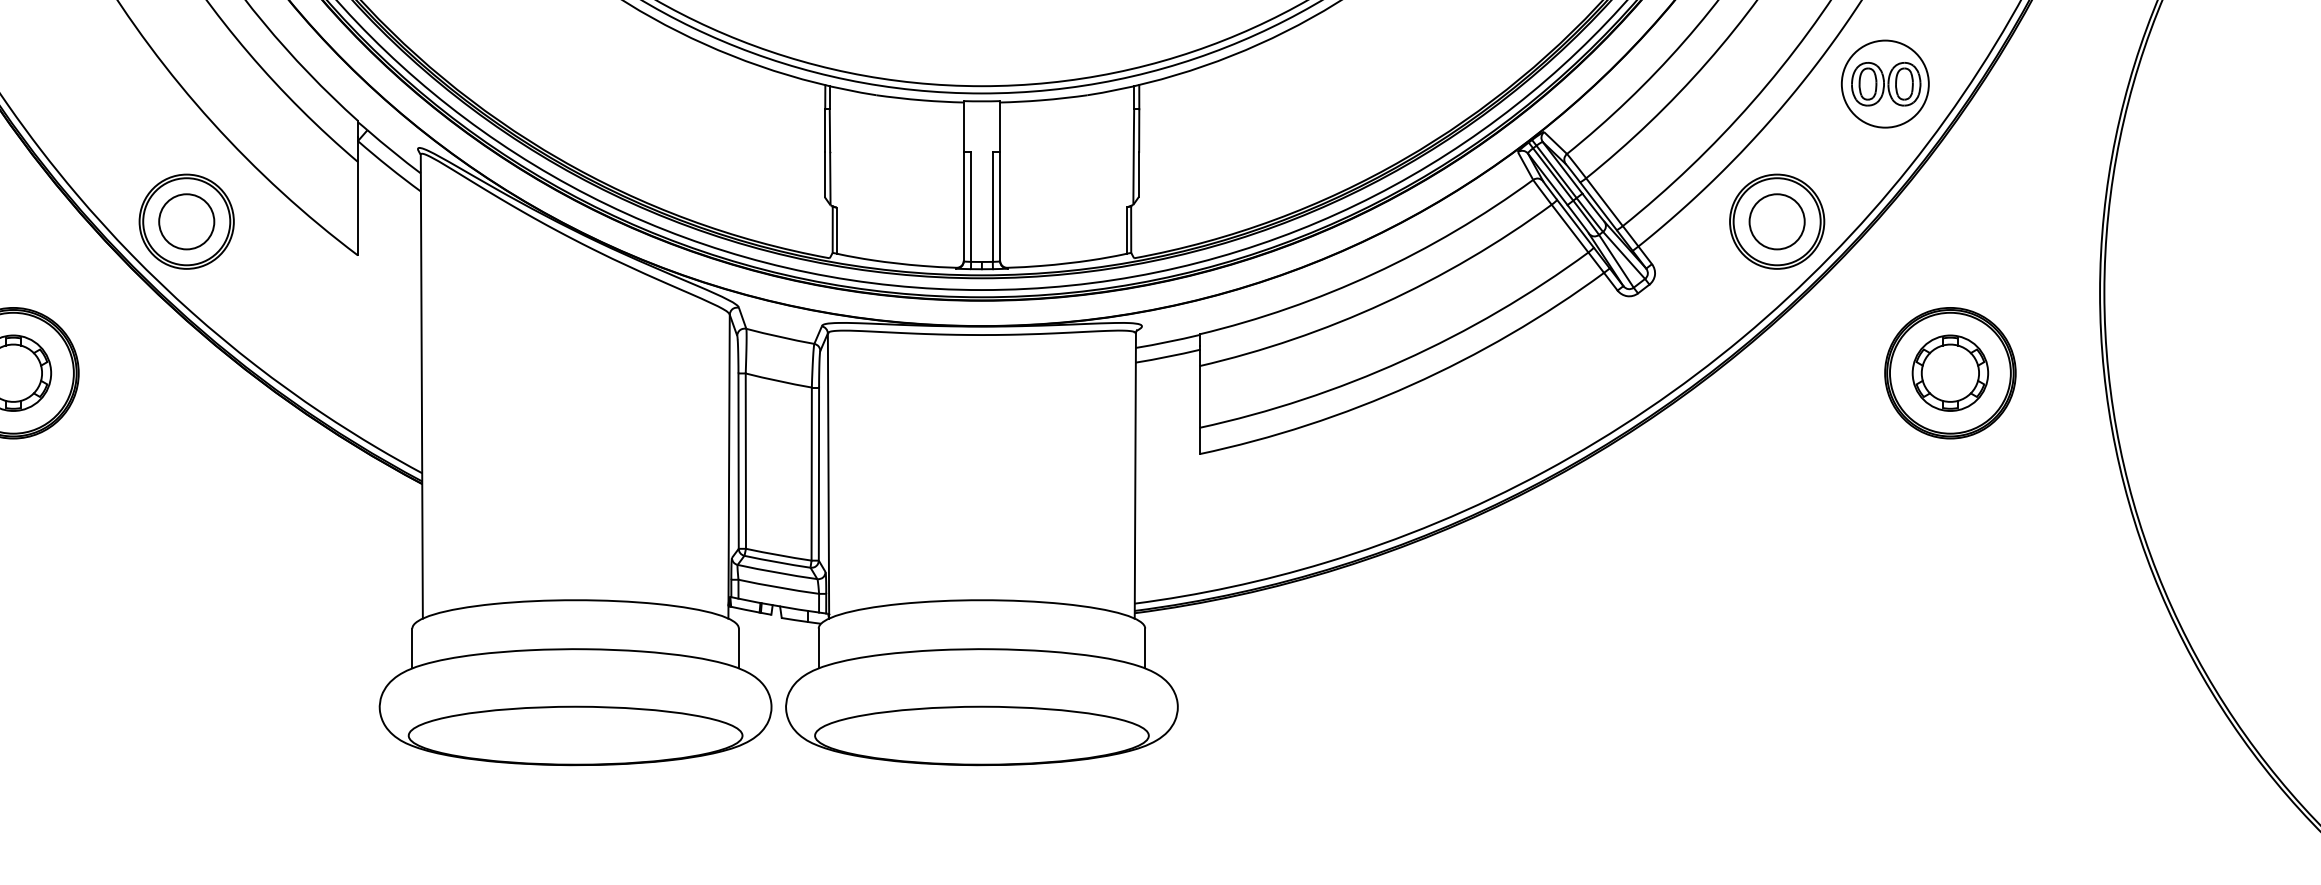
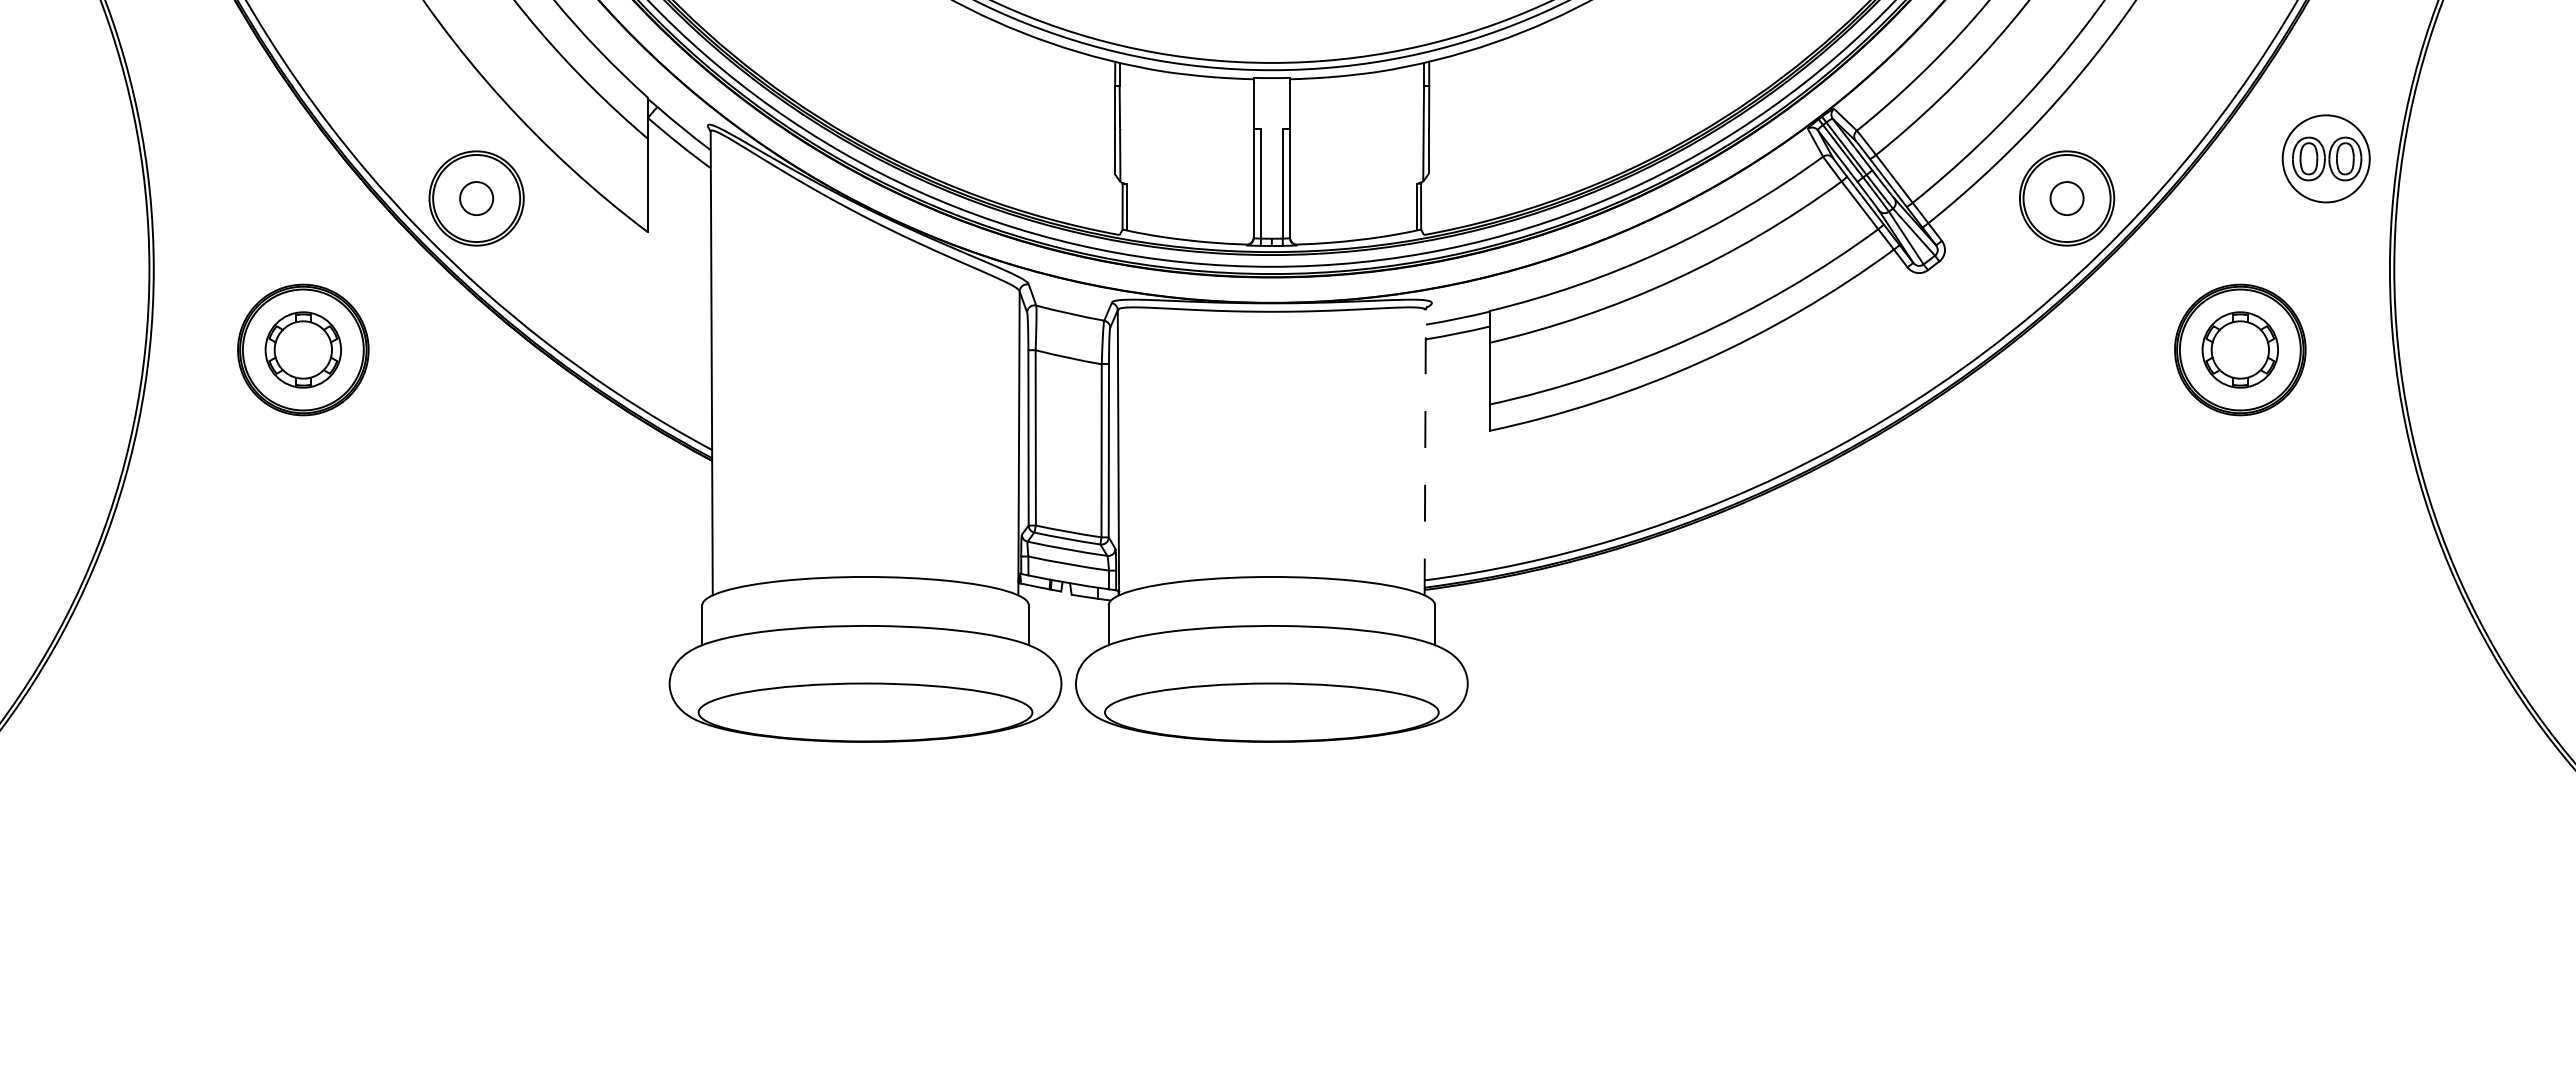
part: (1884, 83) -> (2325, 158), moved
circle: (186, 221) -> (476, 198), size x0.6
circle: (1776, 221) -> (2066, 198), size x0.6
line: (1135, 475) -> (1425, 452), solid -> dashed

